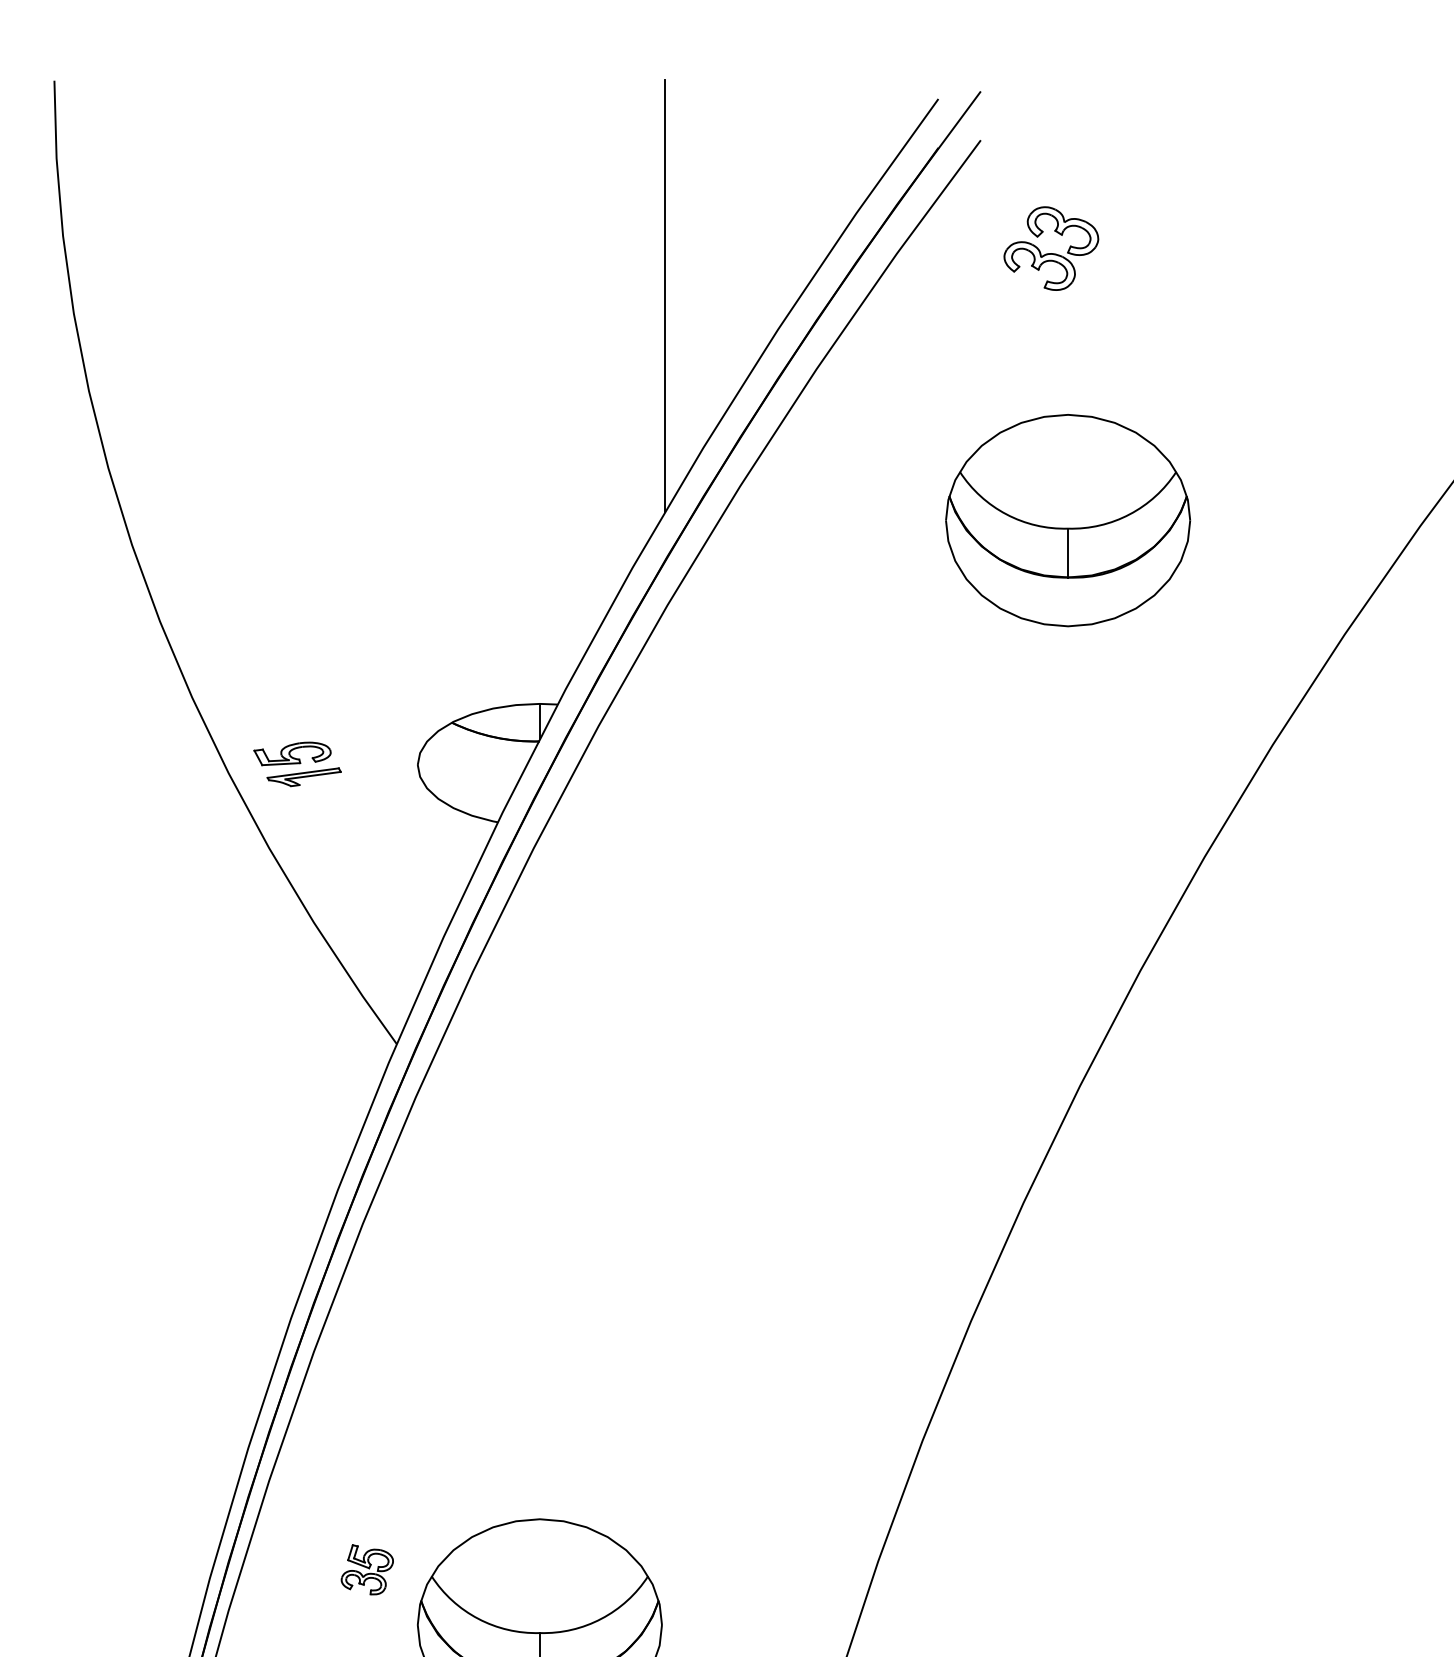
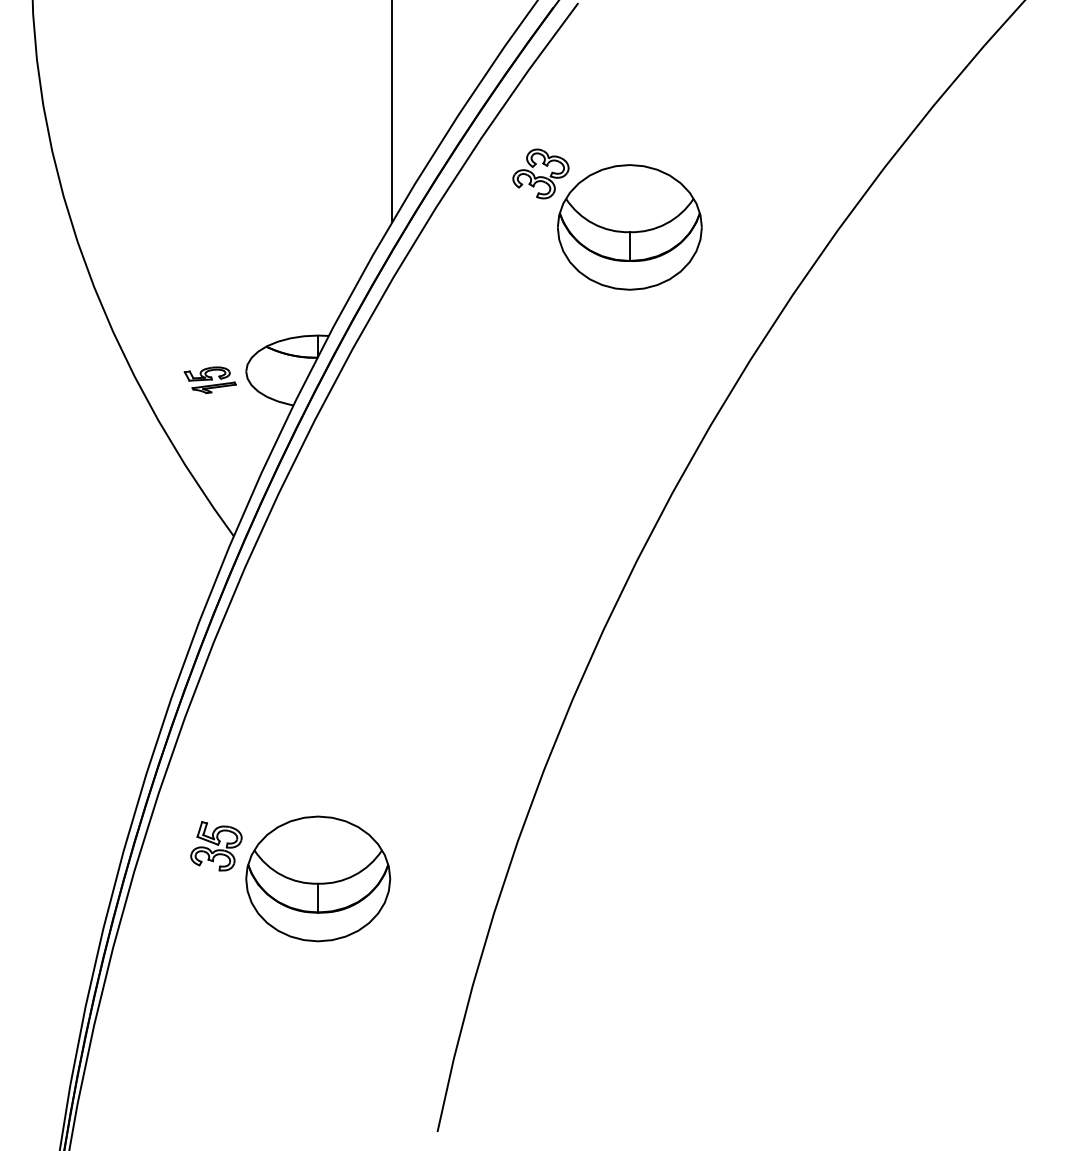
part: (1050, 247) -> (540, 173), moved
part: (296, 763) -> (209, 379), moved
part: (367, 1569) -> (216, 846), size x1.67

